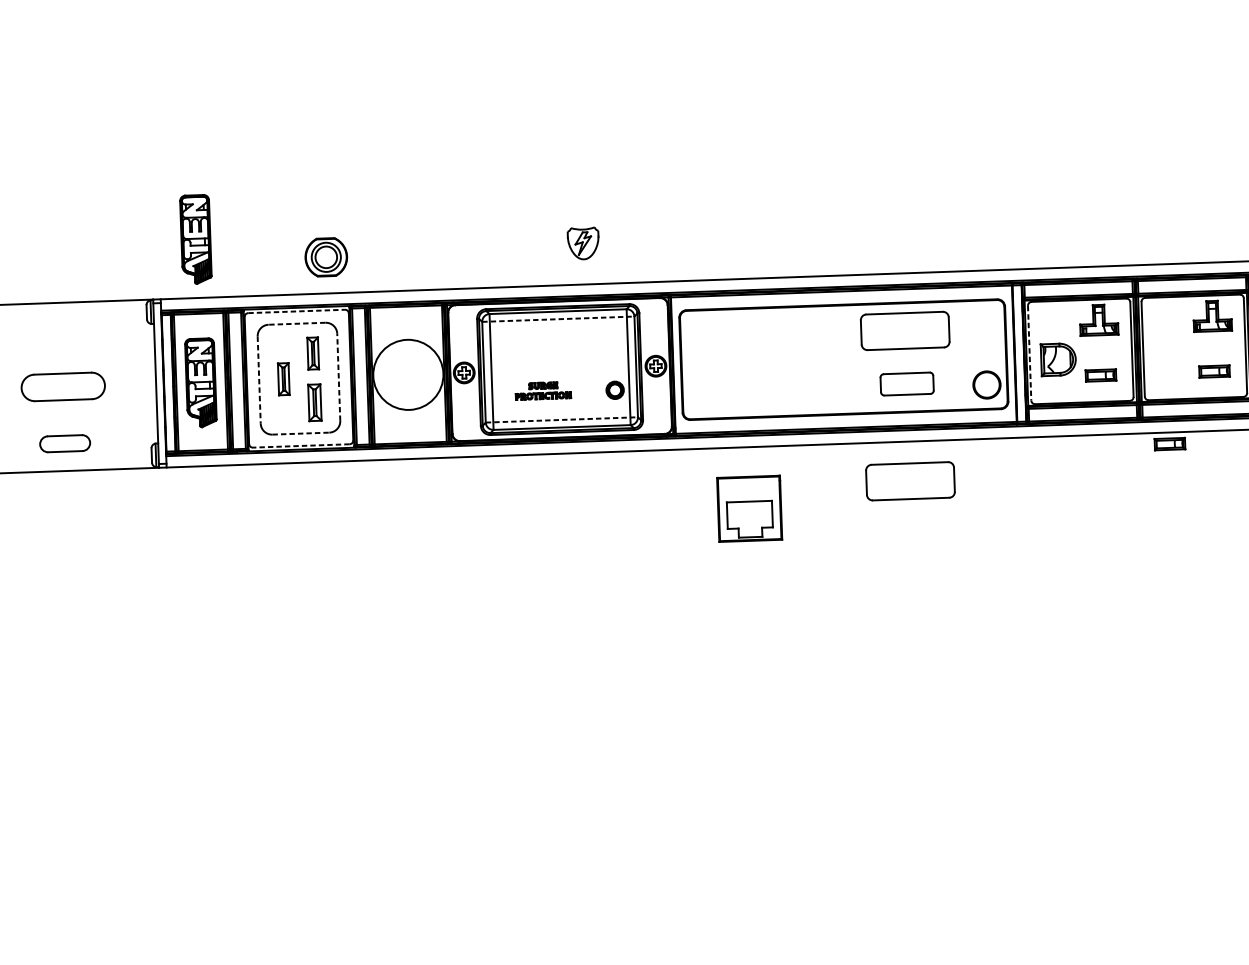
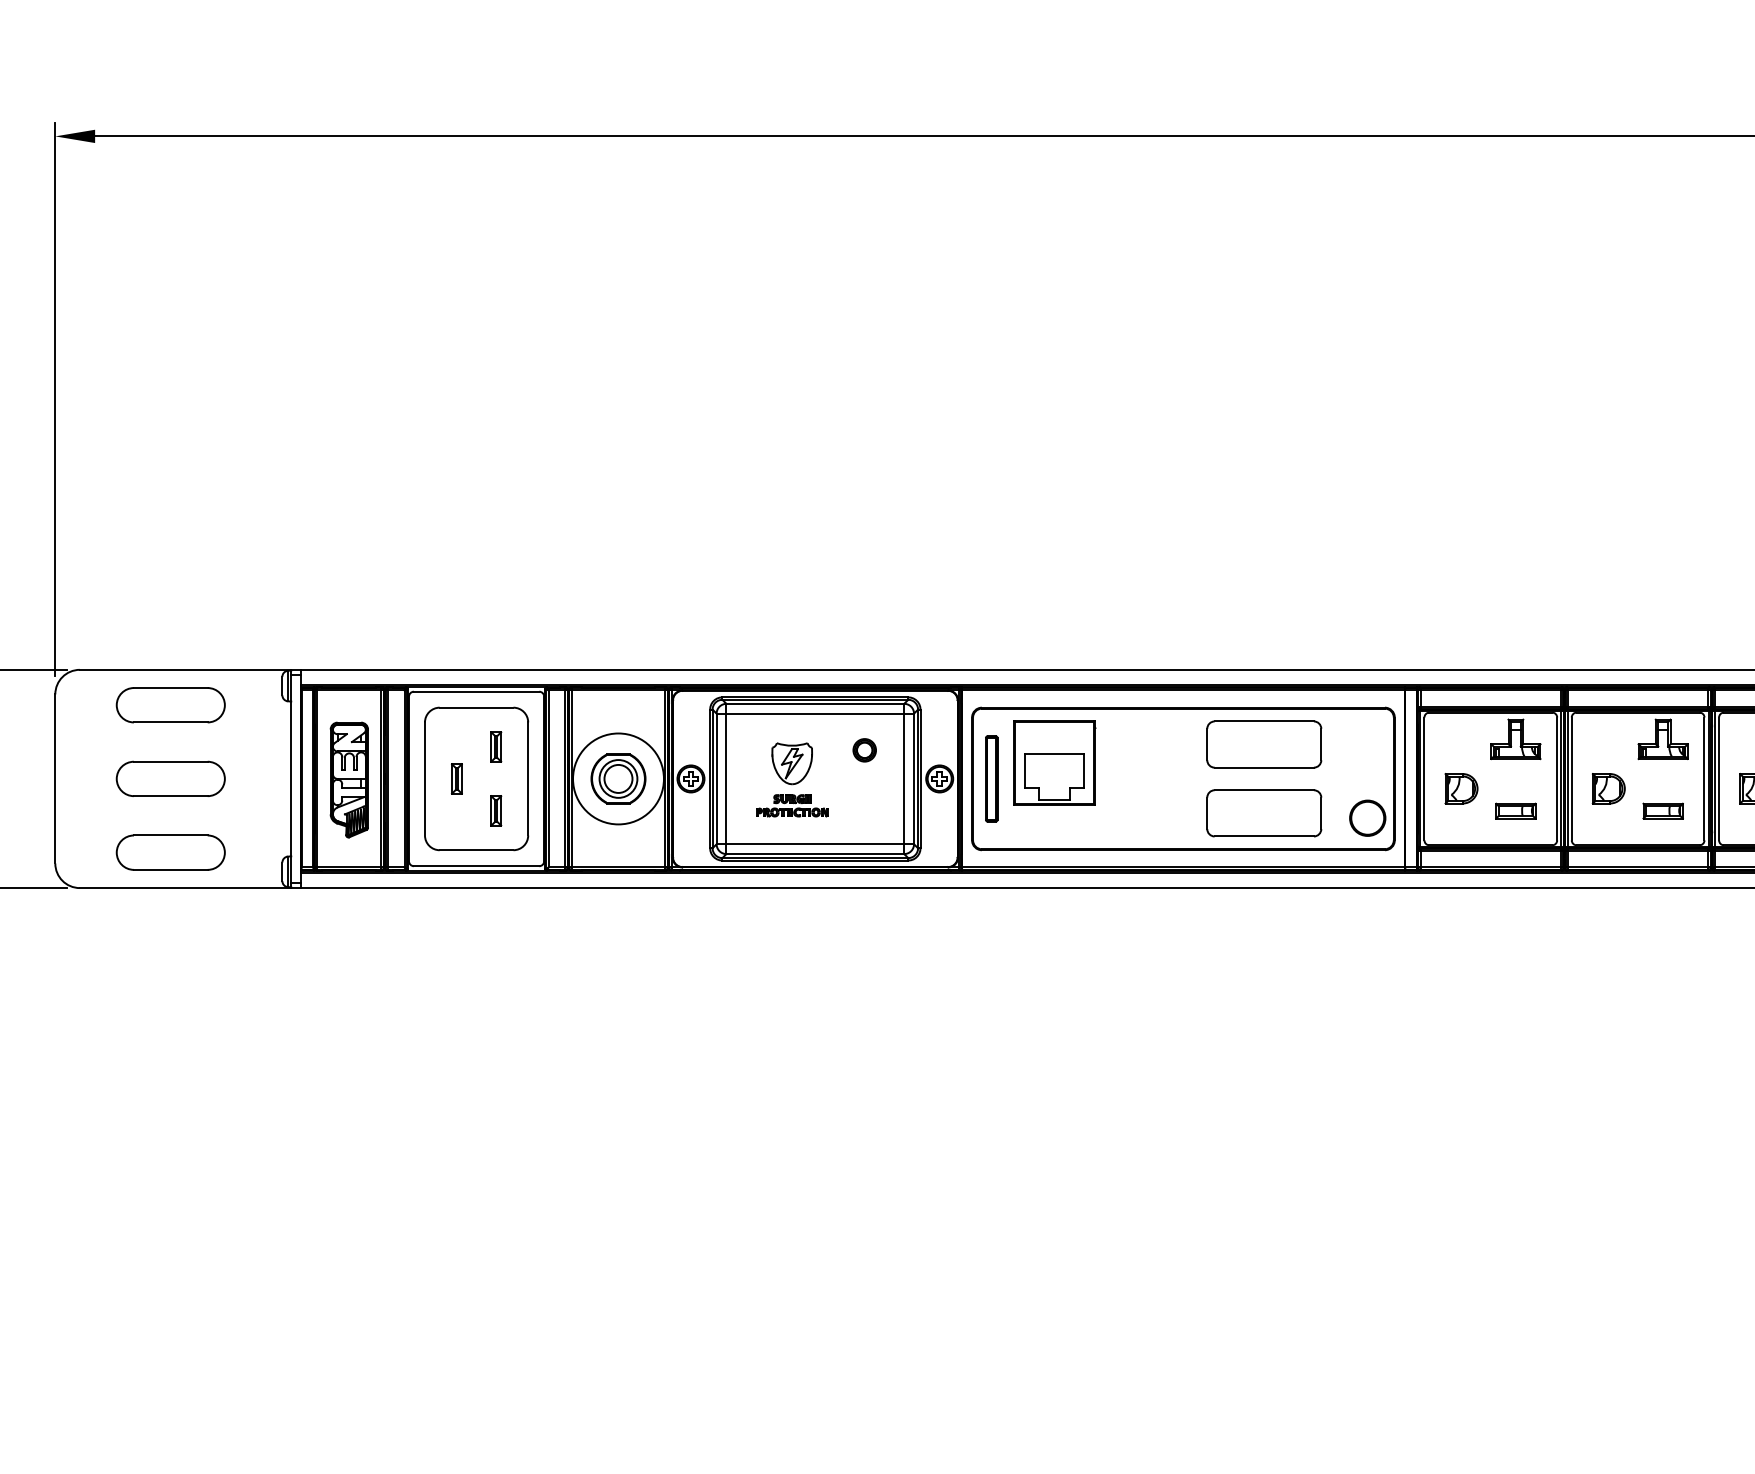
part: (195, 239) -> (348, 593), removed
part: (582, 243) -> (791, 763), moved
part: (326, 256) -> (618, 778), moved
line: (296, 311) -> (476, 691), dashed -> solid
line: (558, 319) -> (815, 713), dashed -> solid
line: (296, 323) -> (476, 707), dashed -> solid
part: (61, 330) -> (170, 705), added
part: (313, 353) -> (496, 746), size x0.71
line: (1029, 353) -> (1424, 779), dashed -> solid
part: (1171, 355) -> (1608, 788), added
part: (1058, 359) -> (1461, 788), size x0.71
part: (695, 364) -> (991, 778), added
line: (338, 376) -> (528, 778), dashed -> solid
part: (283, 378) -> (456, 778), size x0.71
line: (258, 379) -> (424, 778), dashed -> solid
part: (907, 384) -> (1264, 813), size x1.67
part: (614, 390) -> (864, 750), moved
part: (315, 402) -> (496, 810), size x0.62
line: (561, 420) -> (815, 844), dashed -> solid
line: (300, 433) -> (476, 850), dashed -> solid
part: (65, 443) -> (170, 852), size x1.67
part: (1169, 443) -> (1601, 902), removed
line: (301, 446) -> (476, 866), dashed -> solid
part: (910, 481) -> (1264, 939), removed
part: (749, 508) -> (1054, 762), moved

